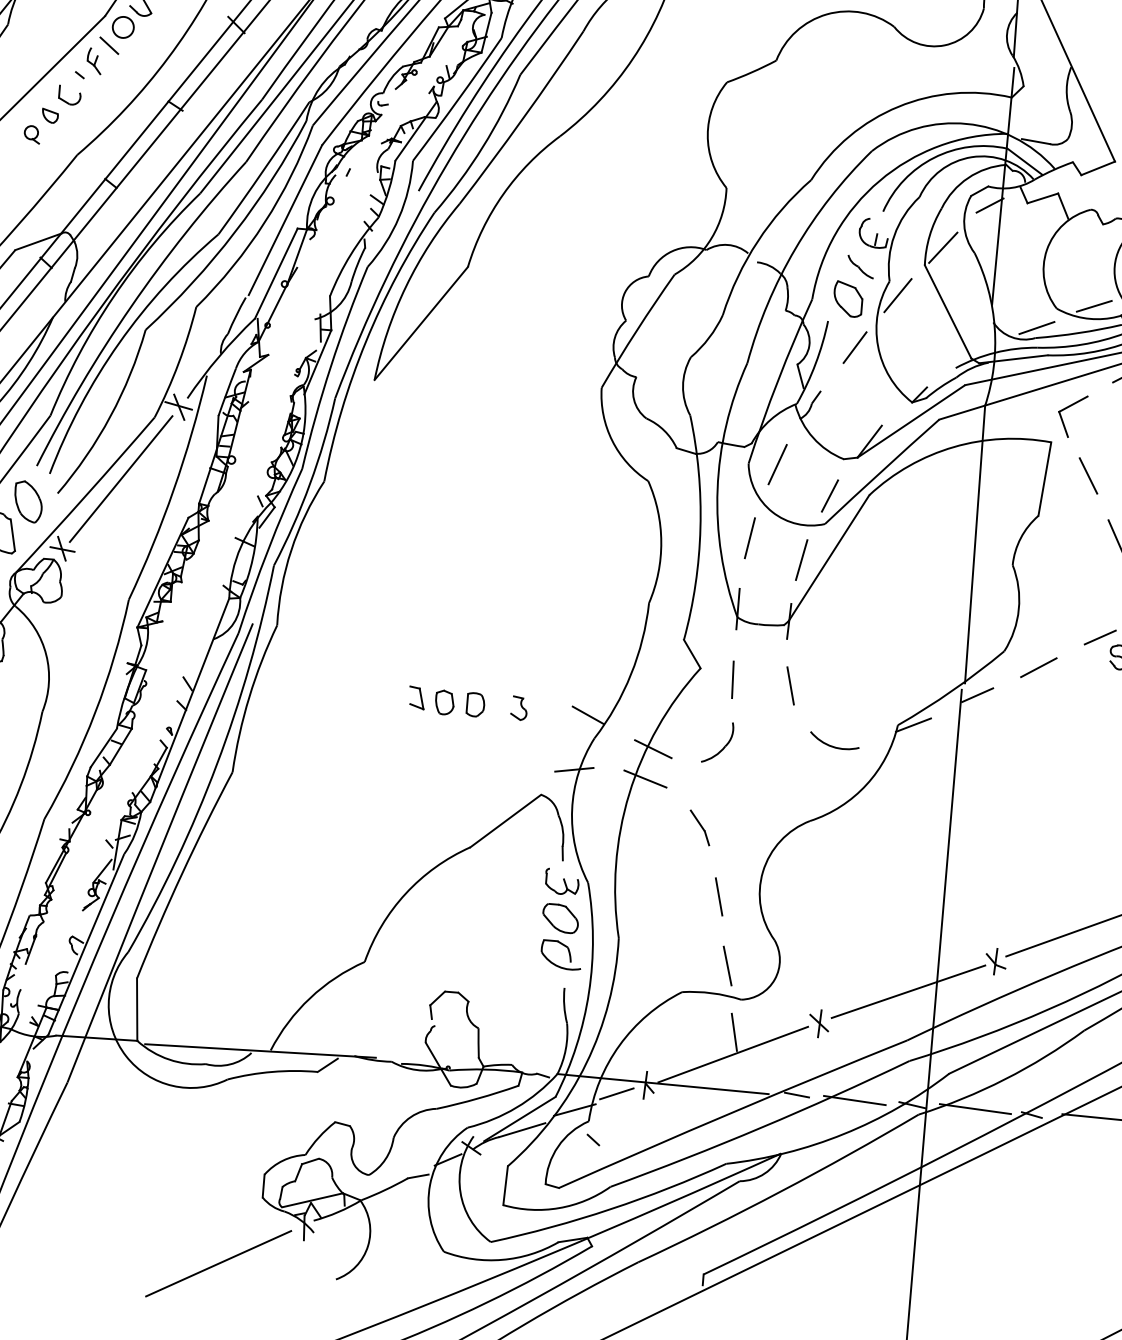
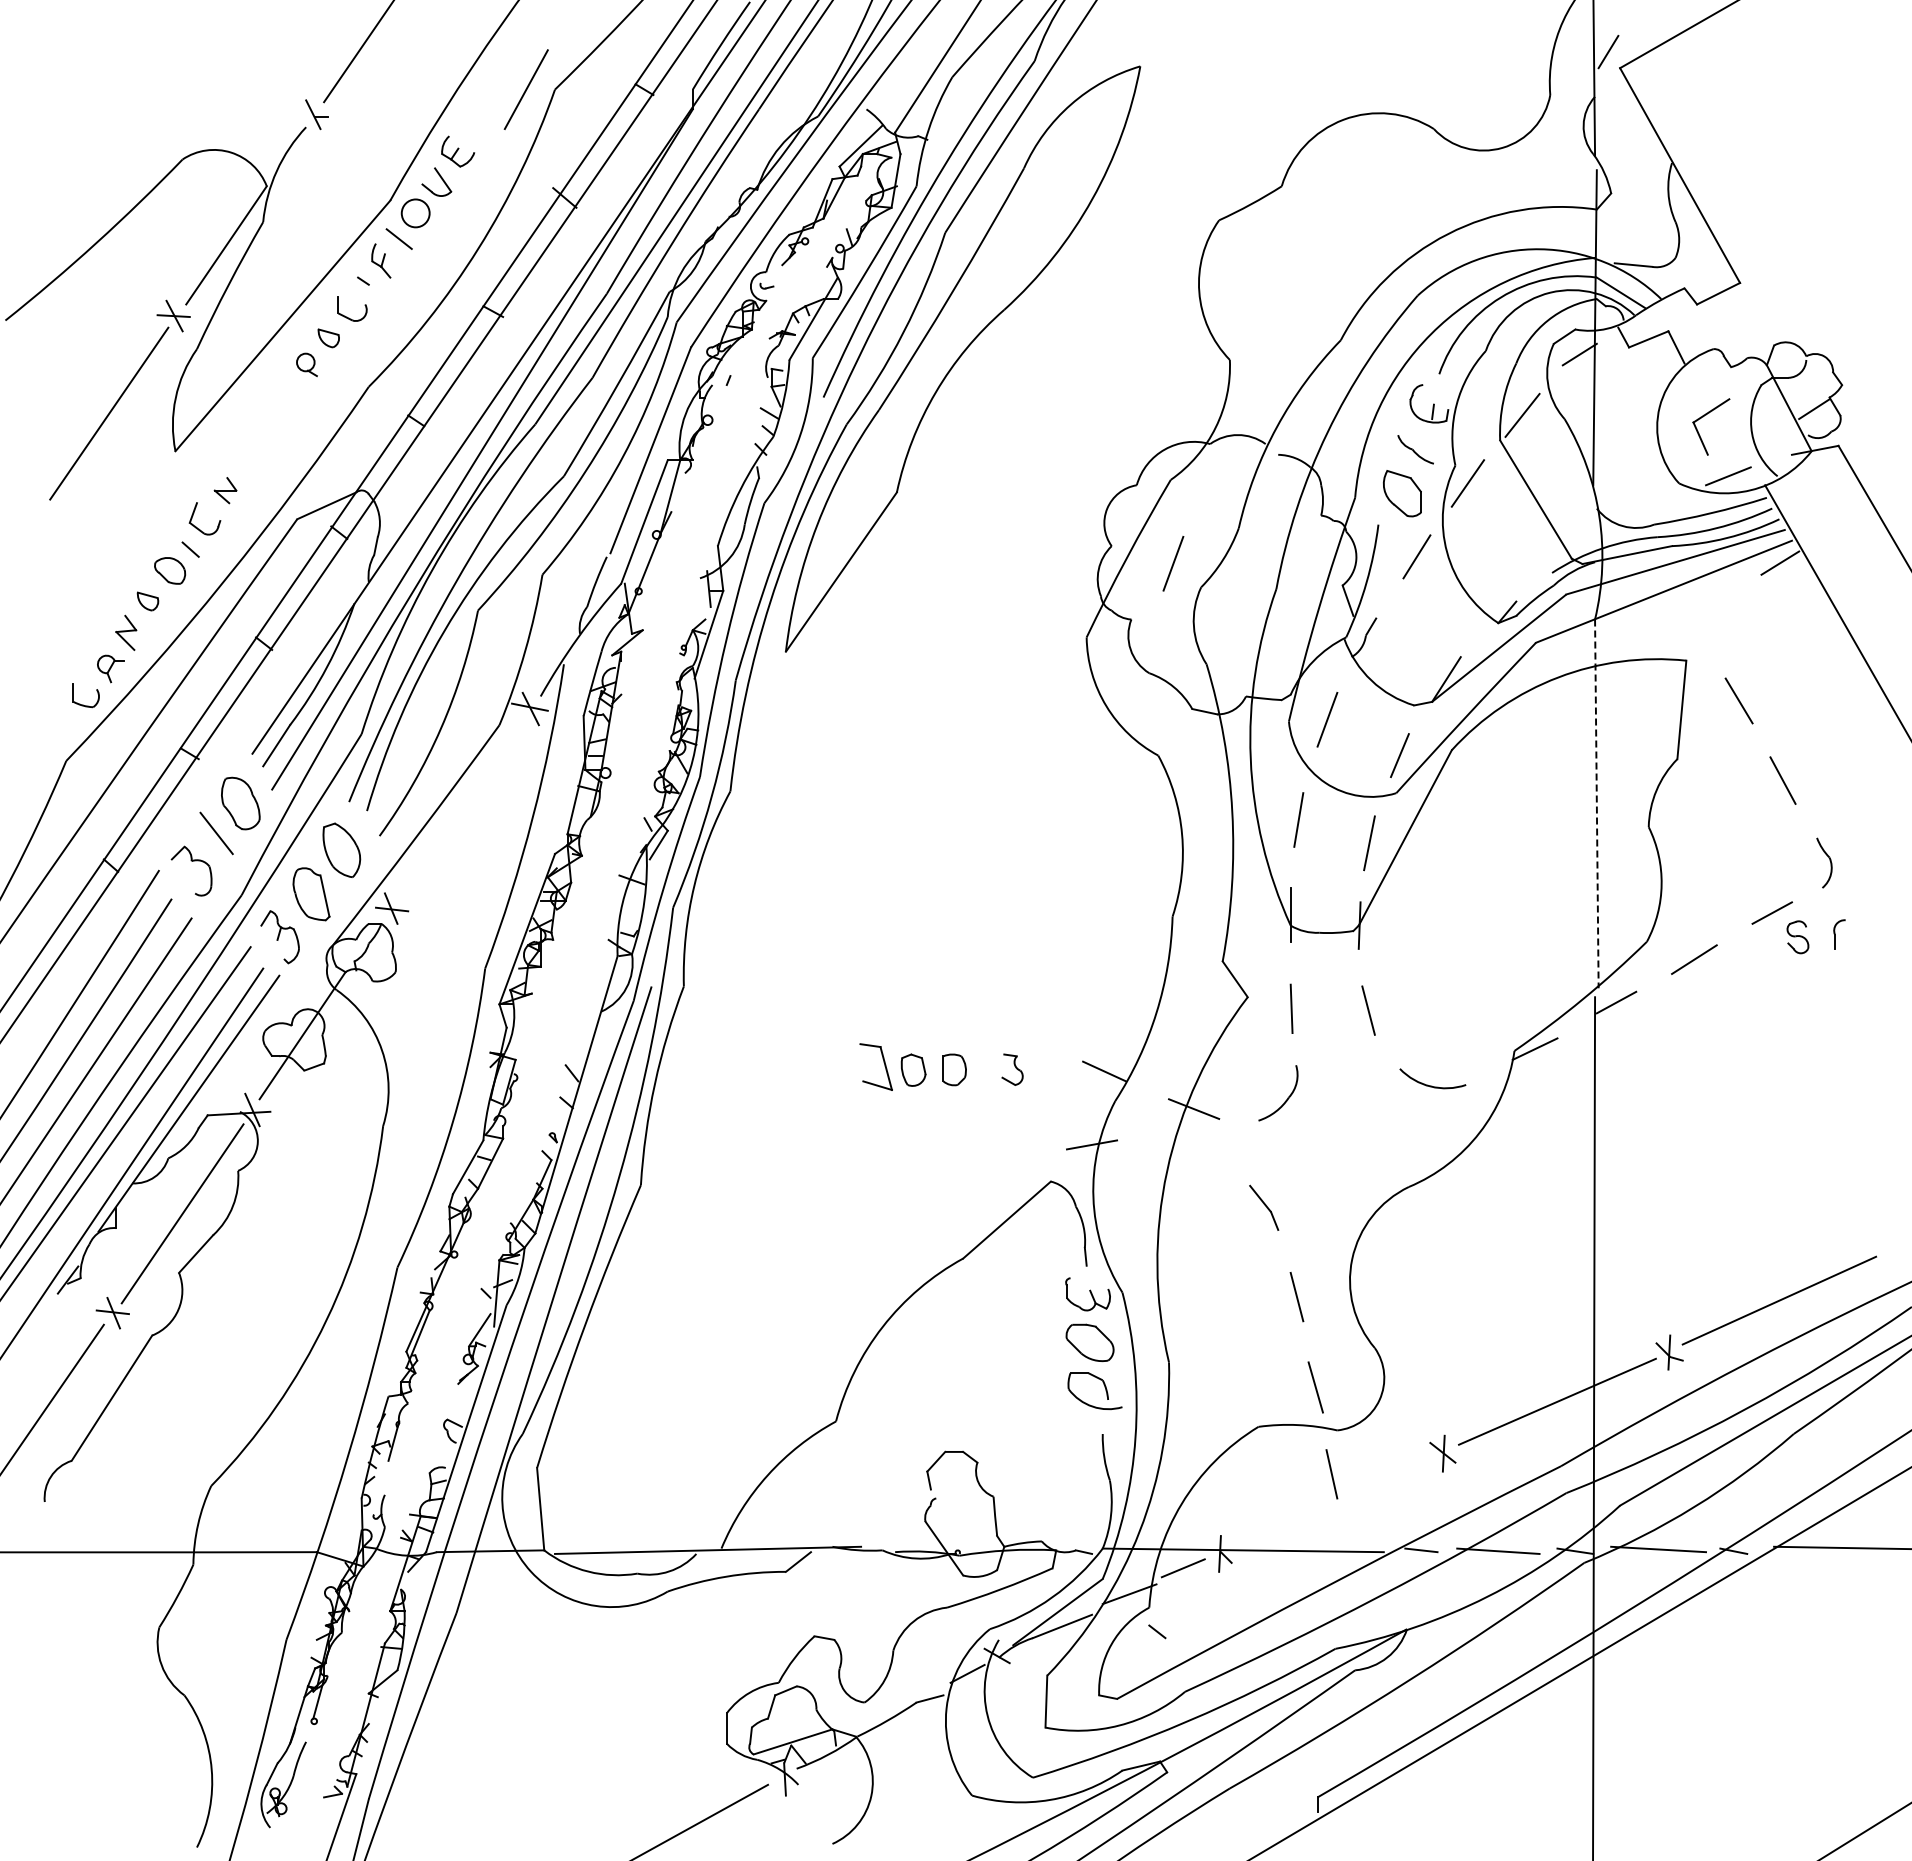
line: (1036, 328) -> (1654, 511), removed
line: (671, 337) -> (1173, 563), added
part: (1067, 408) -> (1703, 417), moved
line: (120, 478) -> (461, 809), removed
line: (974, 544) -> (1596, 804), solid -> dashed
part: (417, 697) -> (876, 1066), size x1.6
line: (645, 779) -> (1186, 1149), removed
line: (733, 1054) -> (1332, 1503), removed

